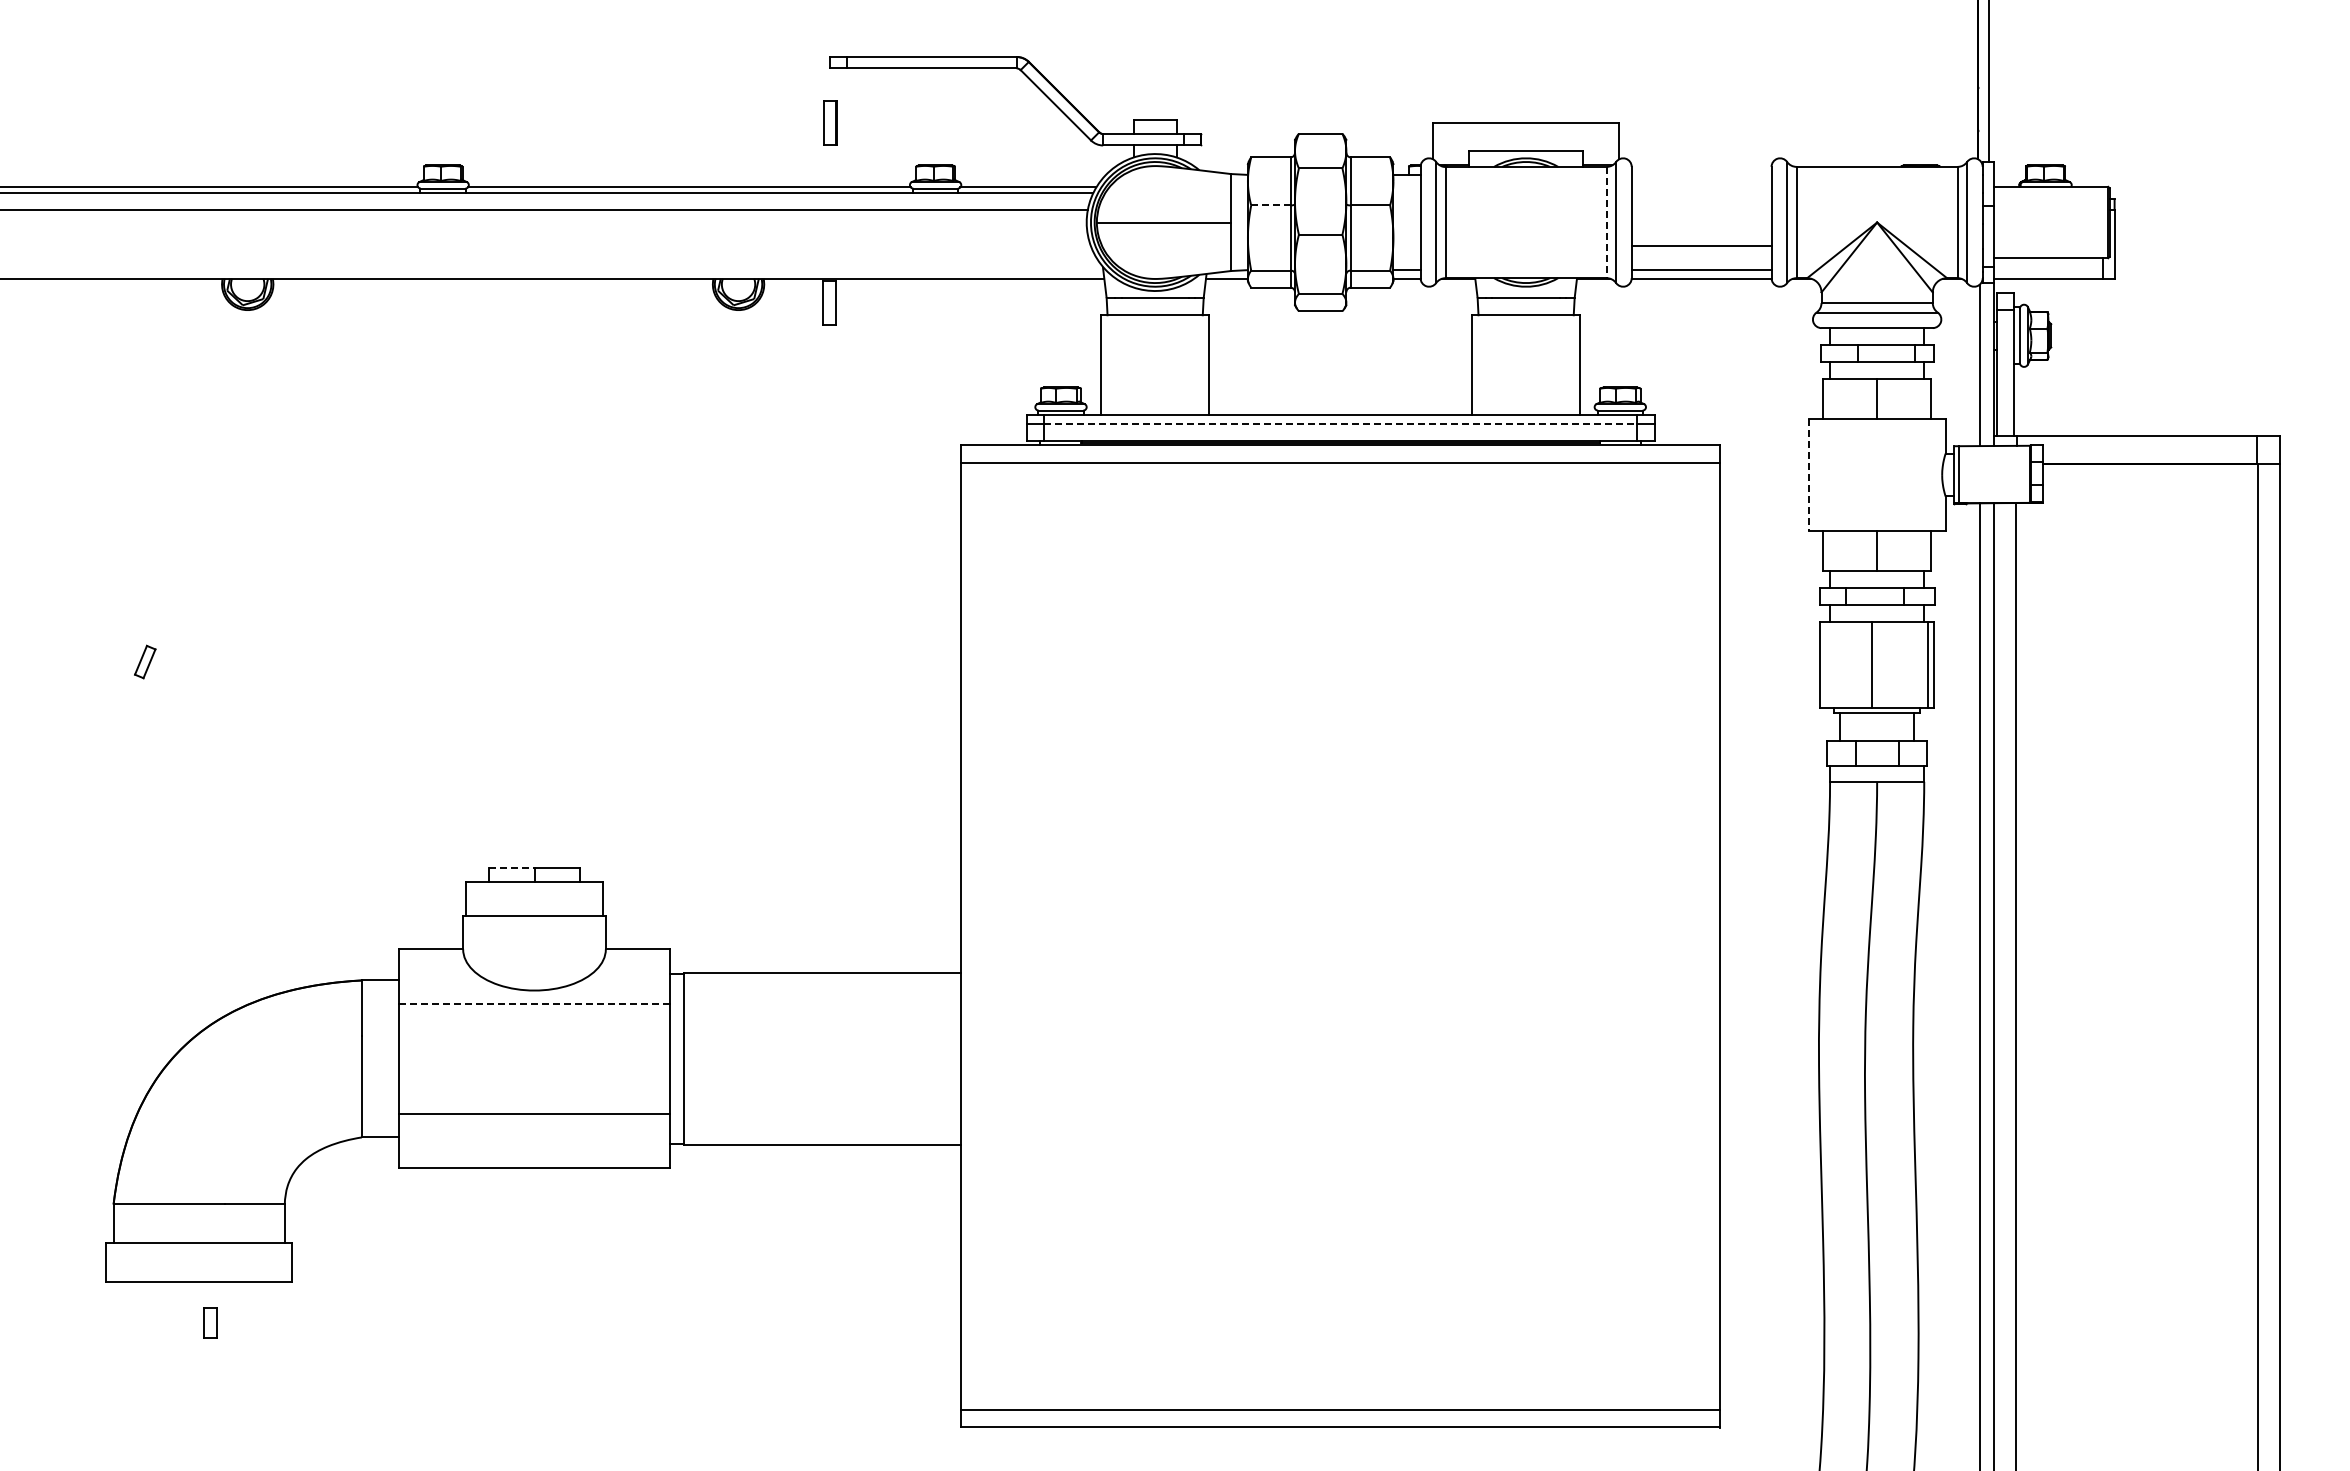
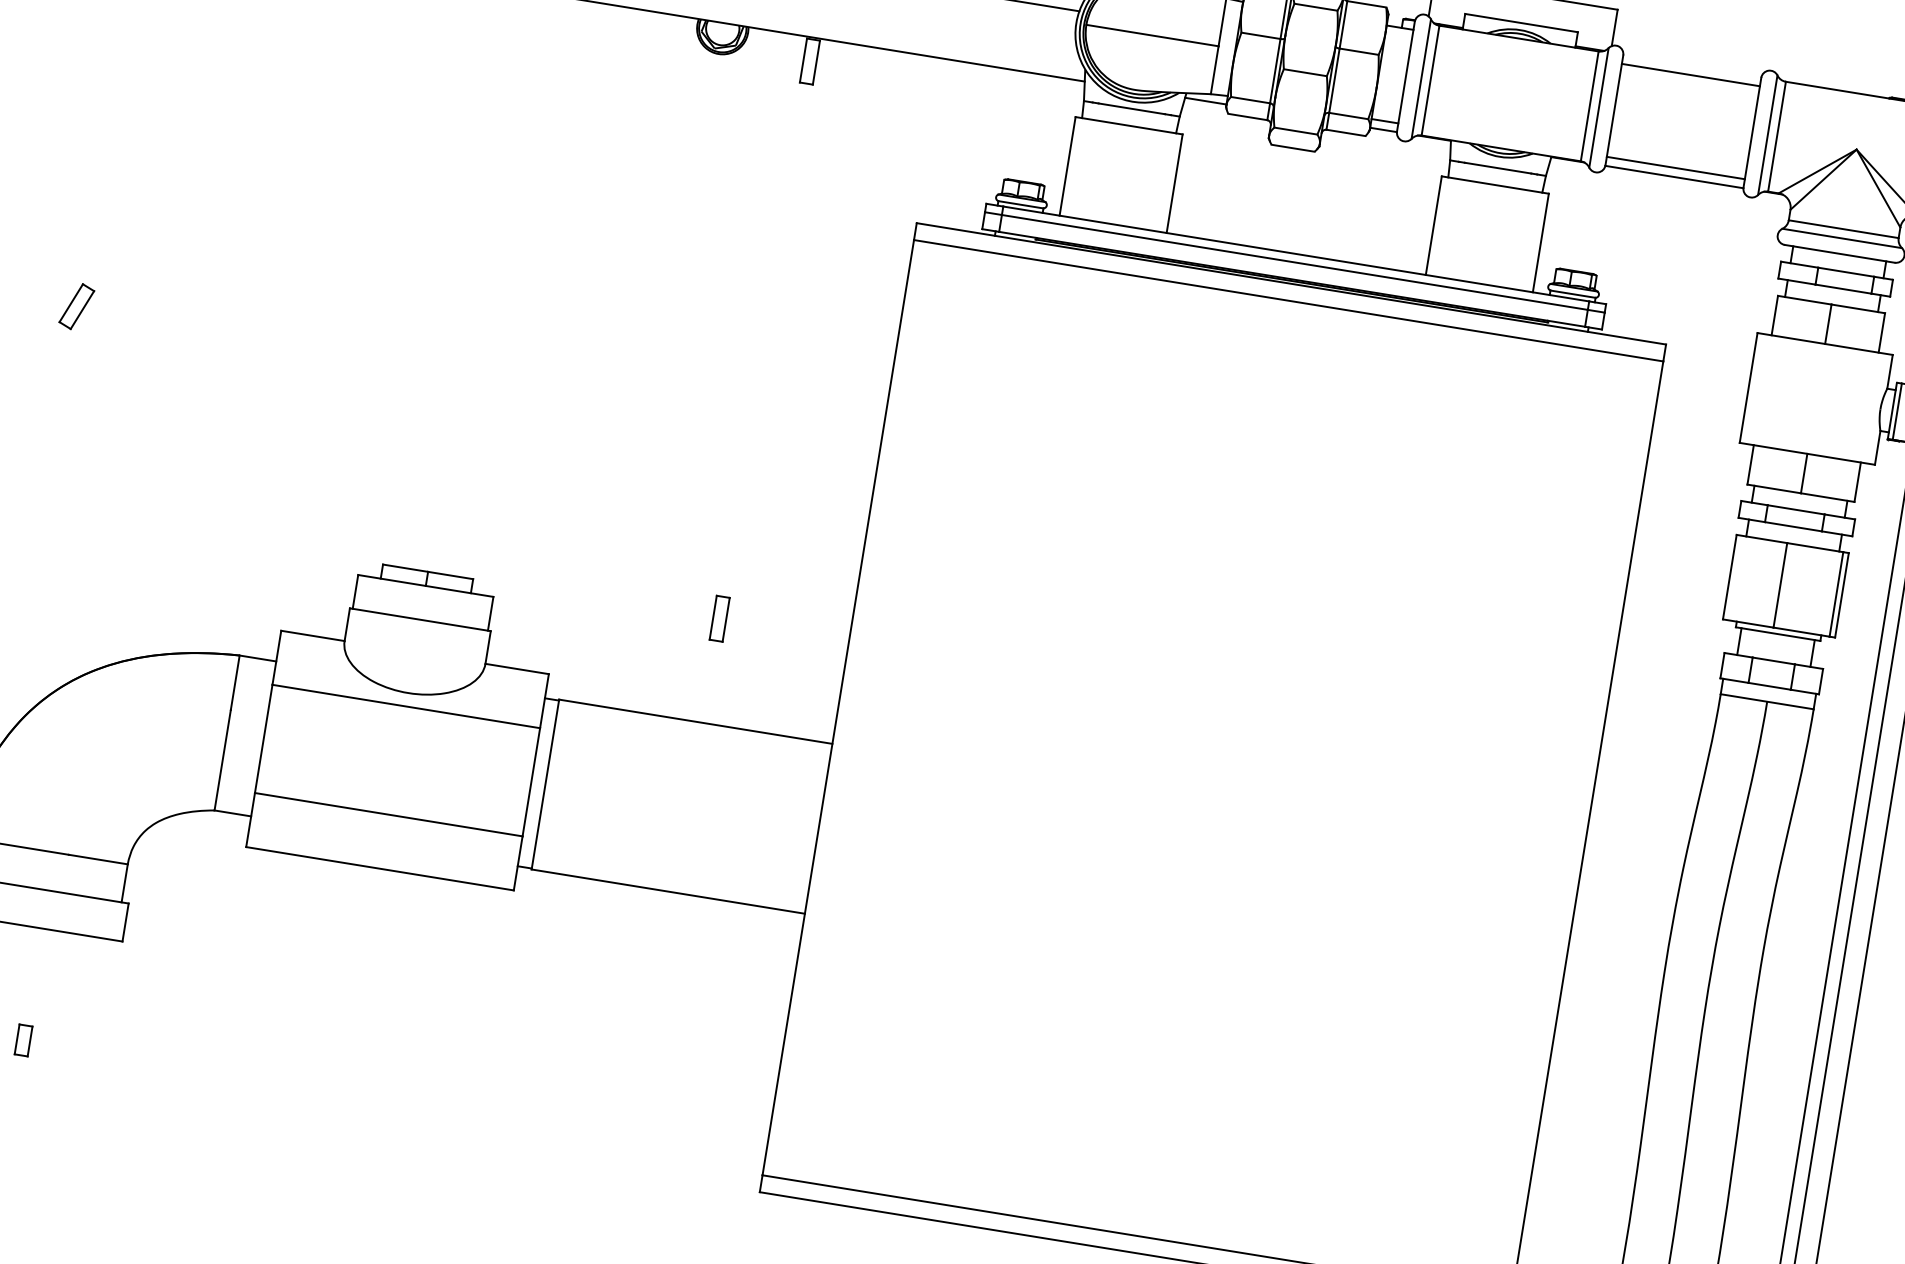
line: (1270, 205) -> (1260, 35), dashed -> solid
line: (1606, 222) -> (1589, 106), dashed -> solid
line: (1701, 246) -> (1690, 75), moved
line: (1340, 423) -> (1294, 262), dashed -> solid
line: (1808, 475) -> (1748, 388), dashed -> solid
part: (144, 661) -> (76, 305), size x1.43
line: (511, 867) -> (405, 567), dashed -> solid
part: (829, 867) -> (719, 618), added
line: (534, 1004) -> (406, 706), dashed -> solid
part: (210, 1322) -> (24, 1040), moved

